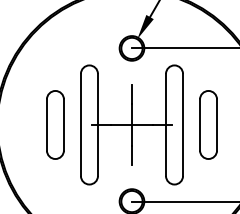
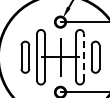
line: (182, 123) -> (83, 56), solid -> dashed

